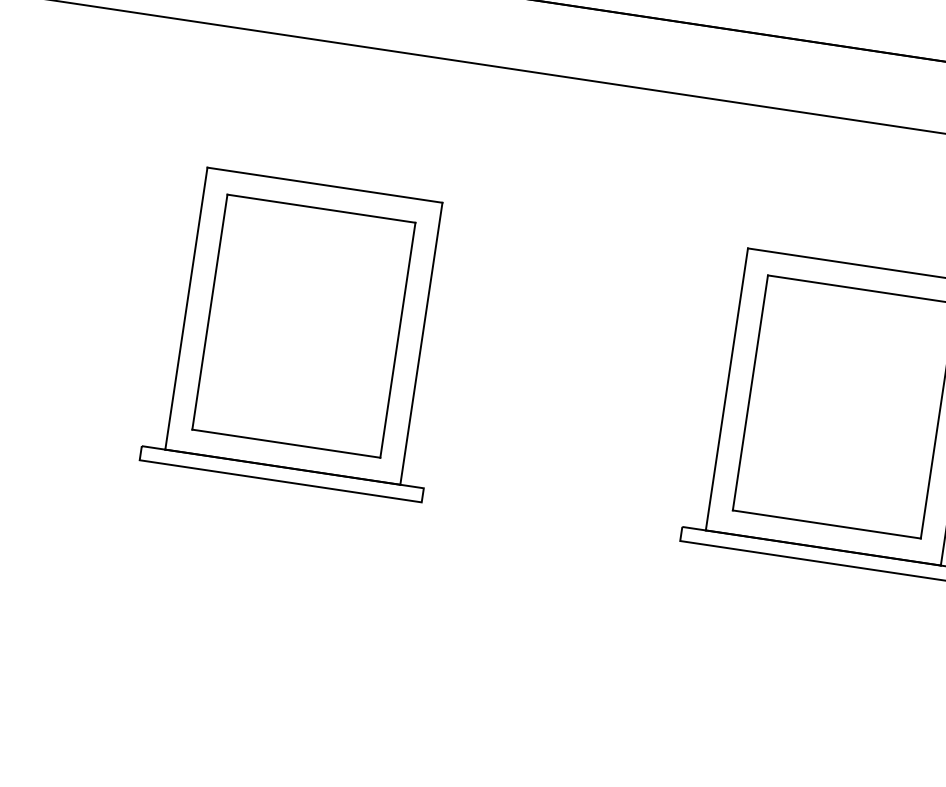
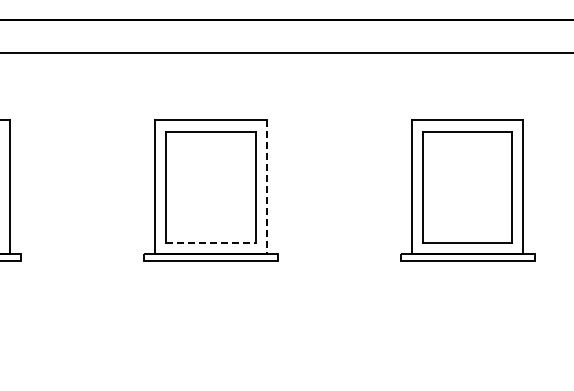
line: (420, 344) -> (266, 187), solid -> dashed
line: (287, 444) -> (211, 243), solid -> dashed

